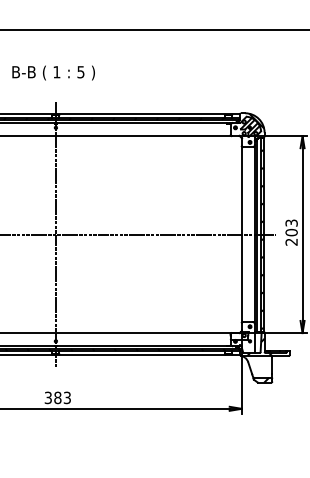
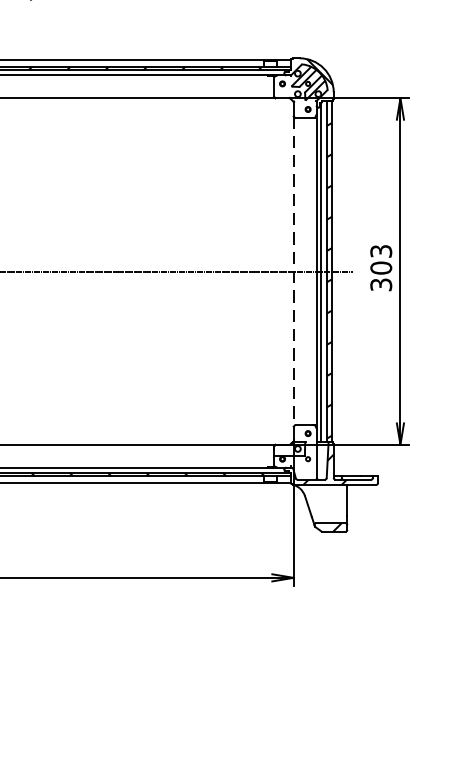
line: (241, 235) -> (293, 273), solid -> dashed
text: (291, 241) -> (381, 283), 203 -> 303

